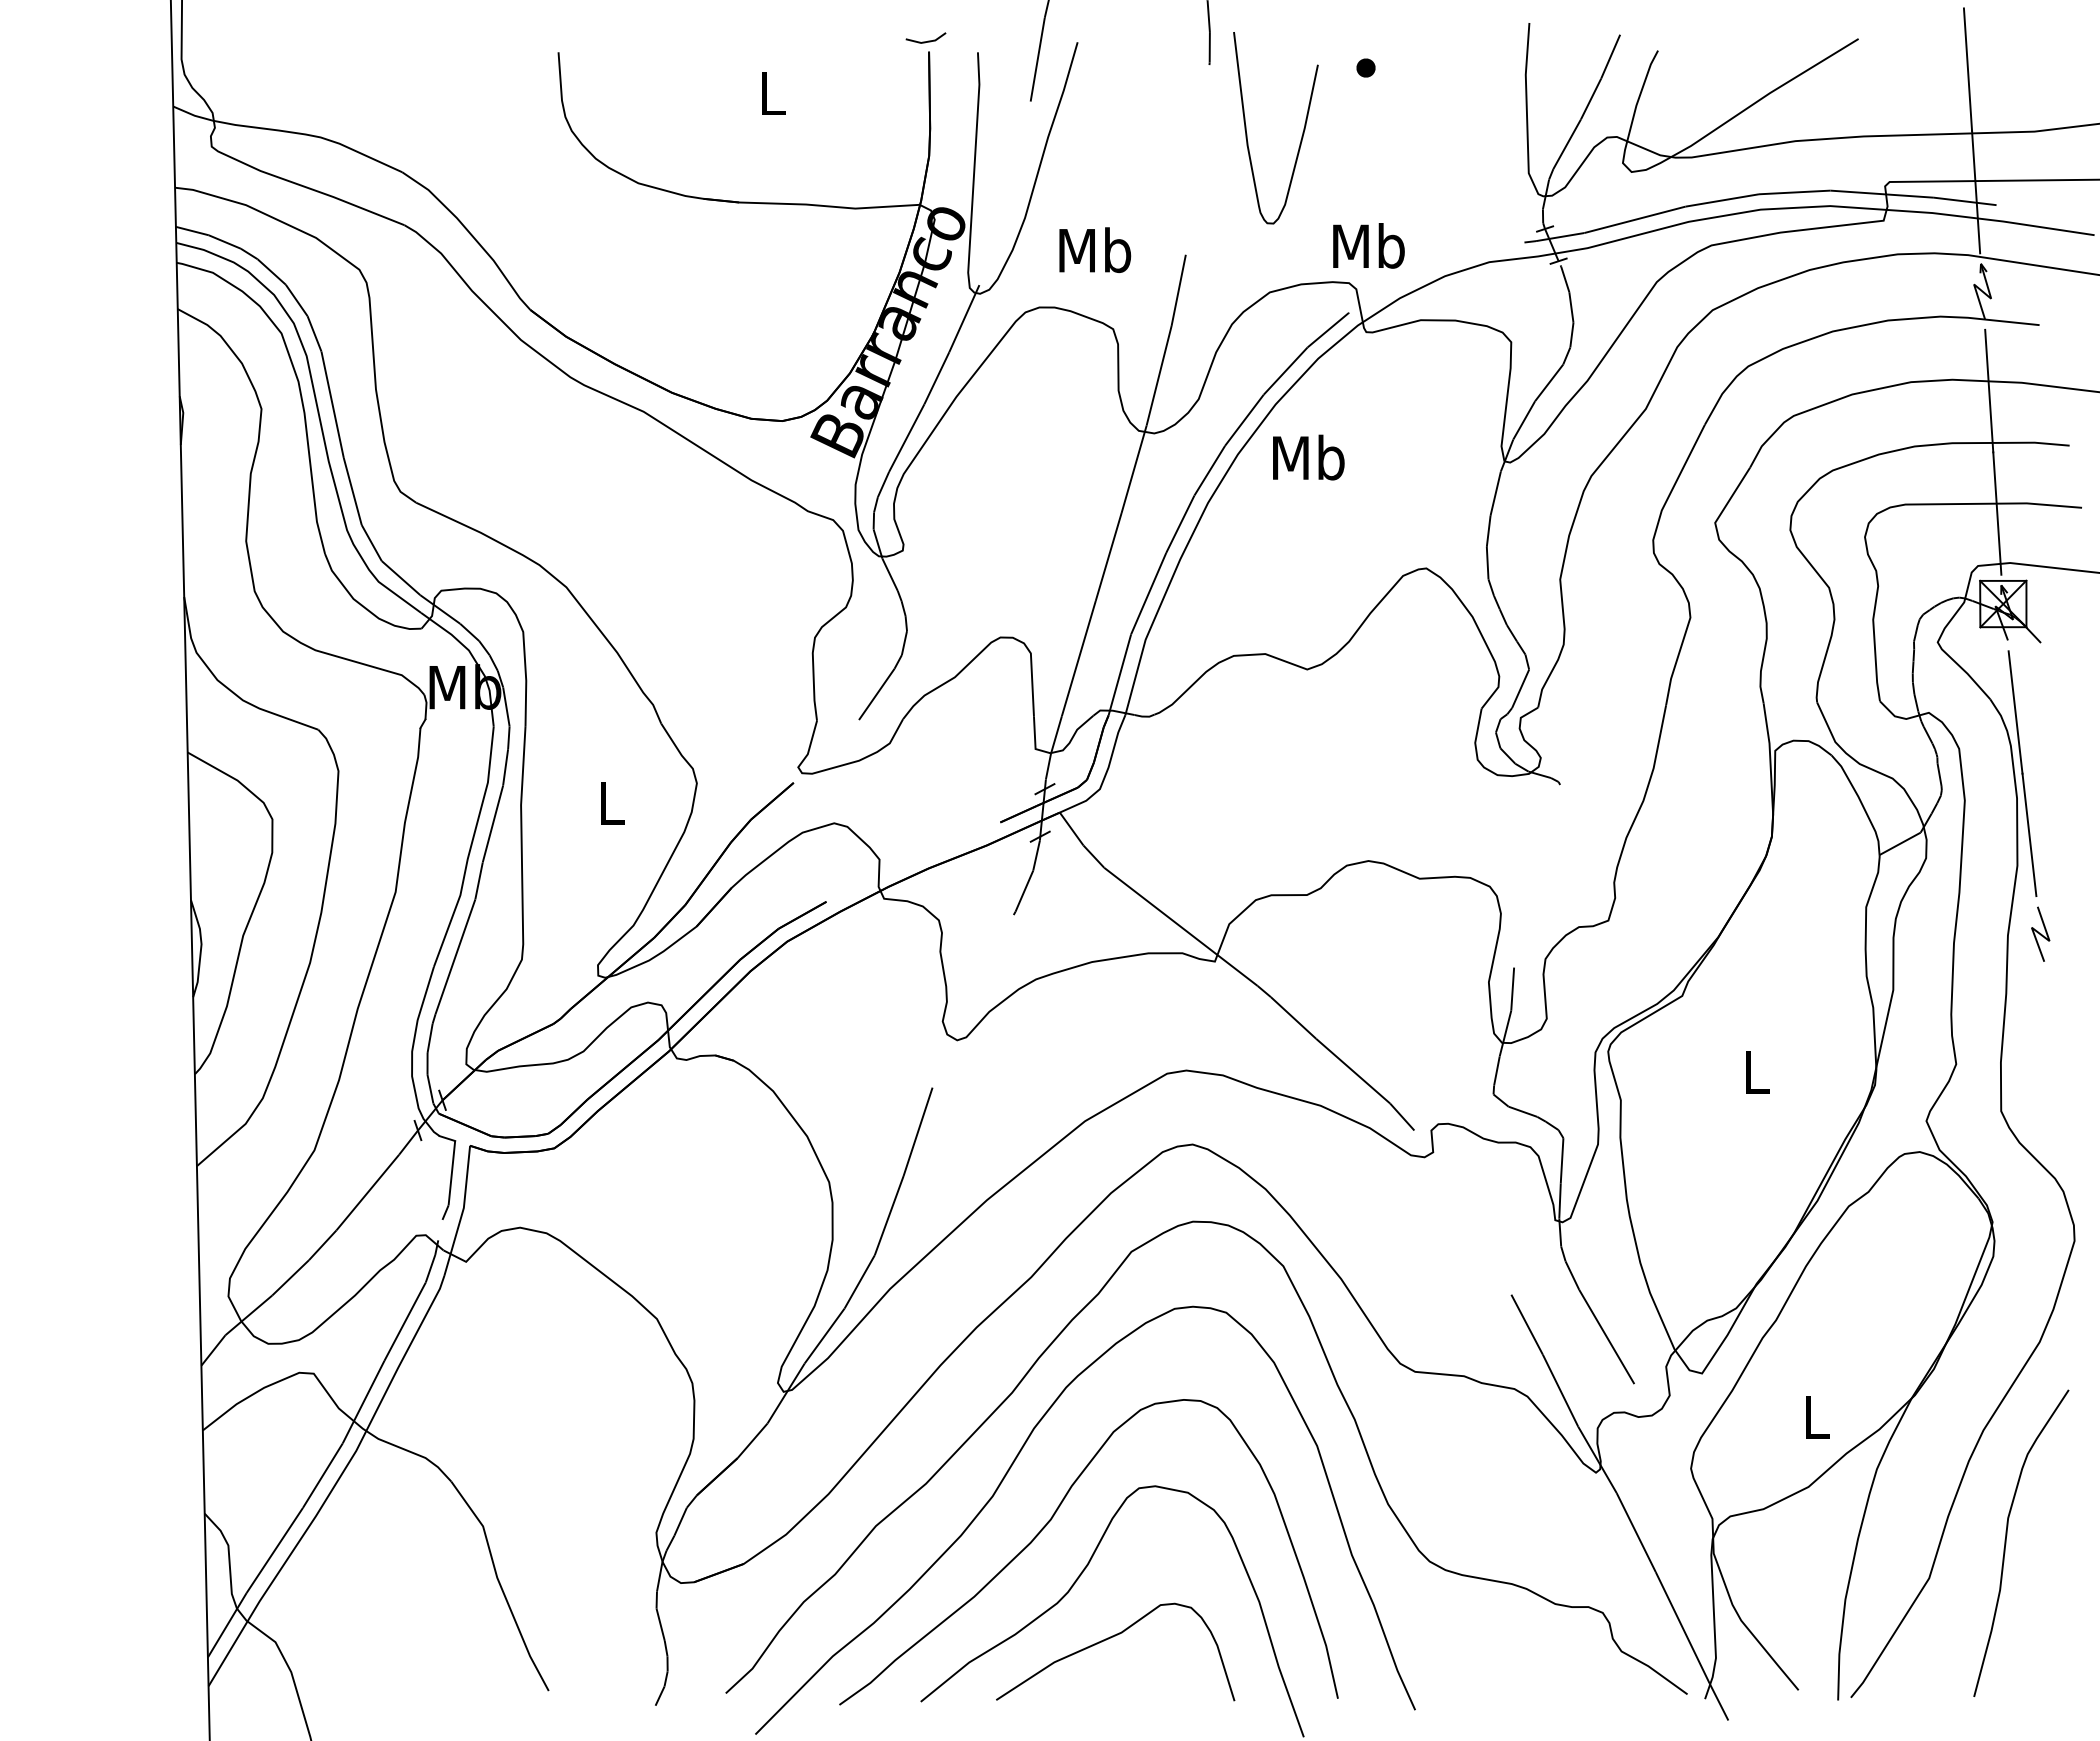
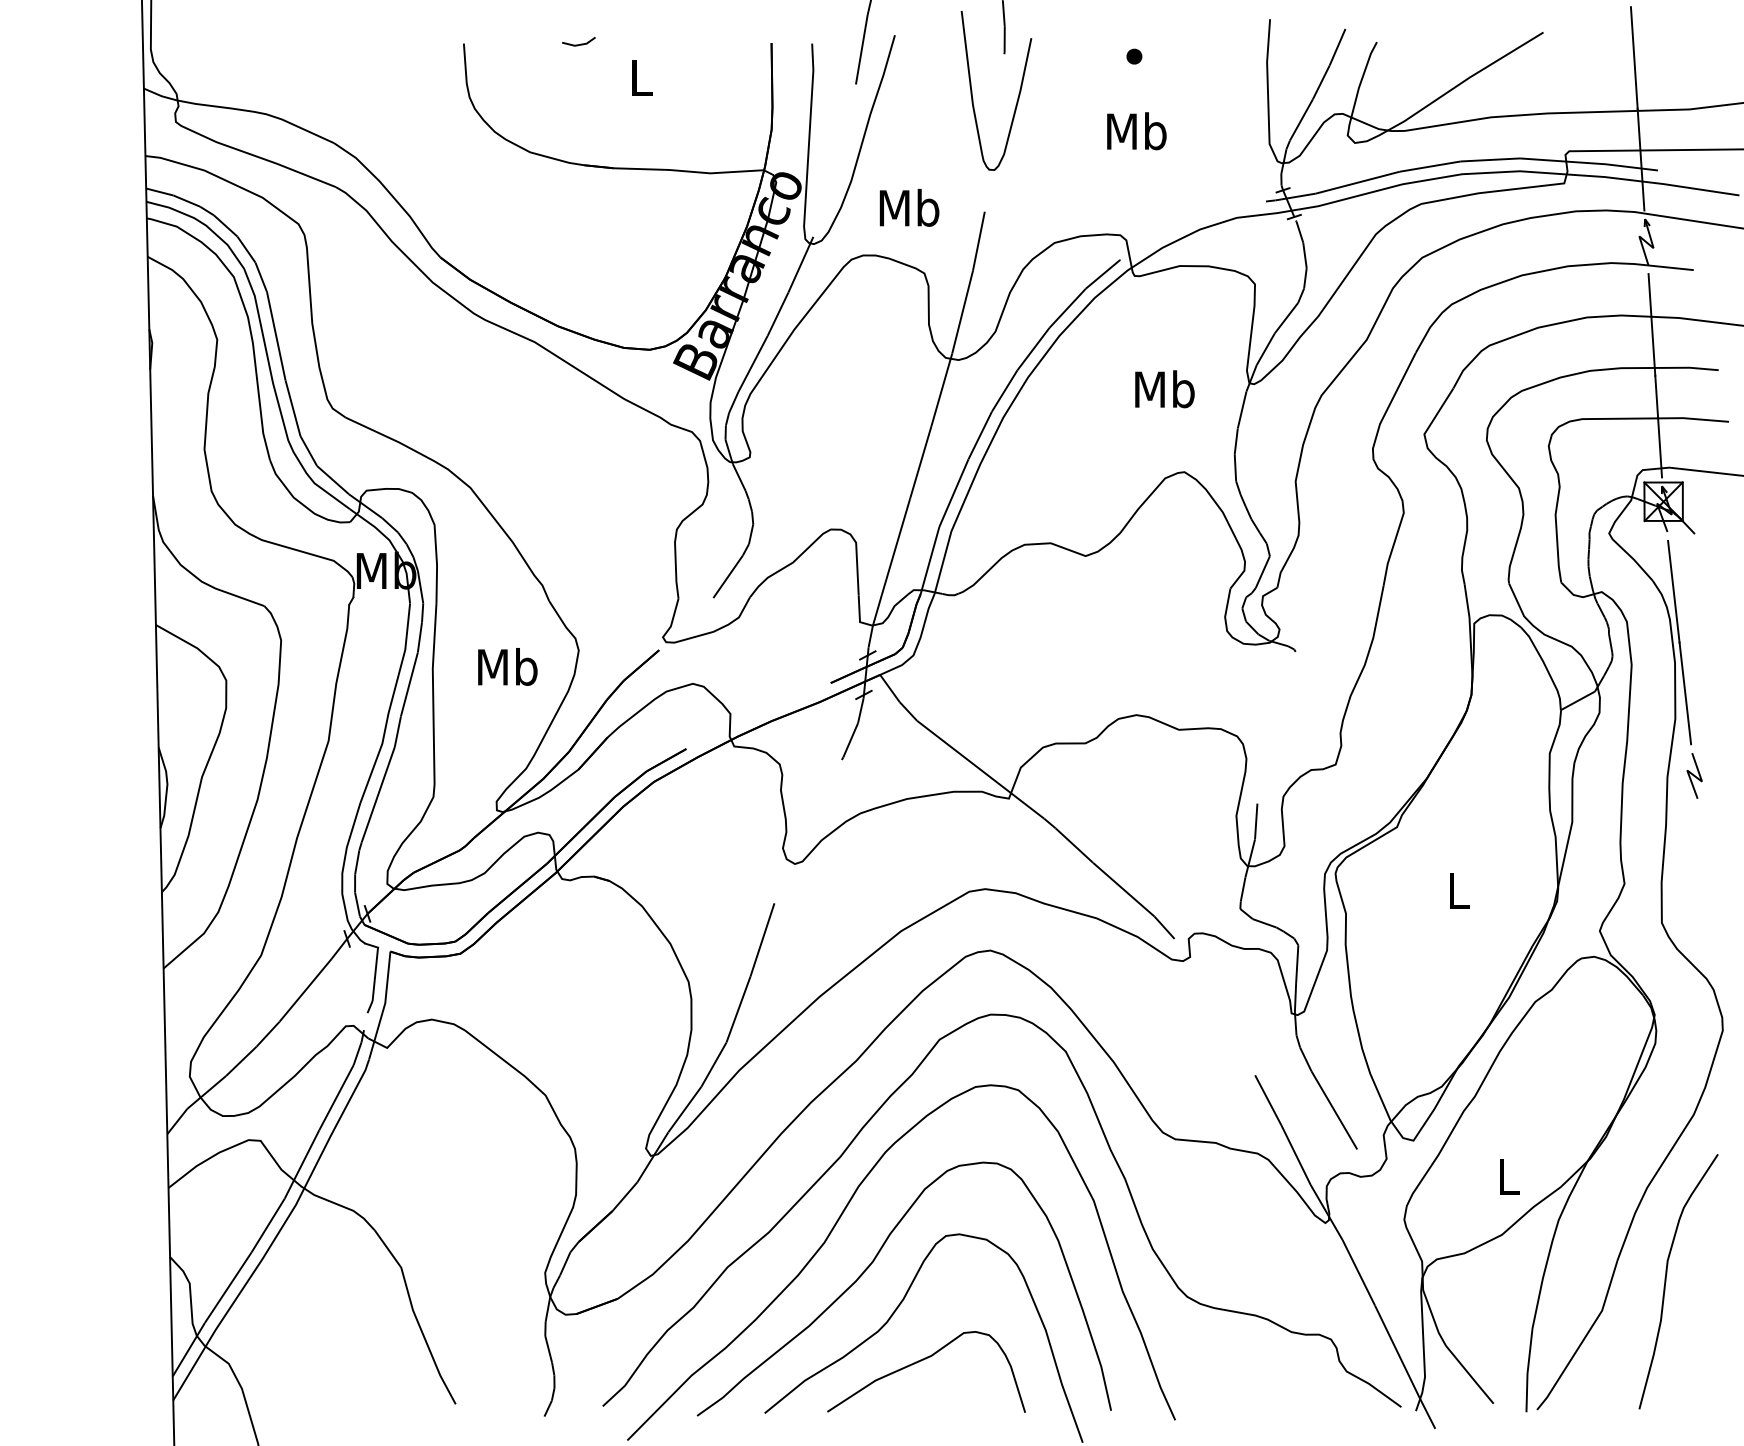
line: (927, 40) -> (580, 43), moved
curve: (1301, 136) -> (1017, 97), moved
text: (1368, 245) -> (1136, 130), moved
text: (1308, 457) -> (1164, 389), moved
text: (611, 802) -> (507, 666), L -> Mb

